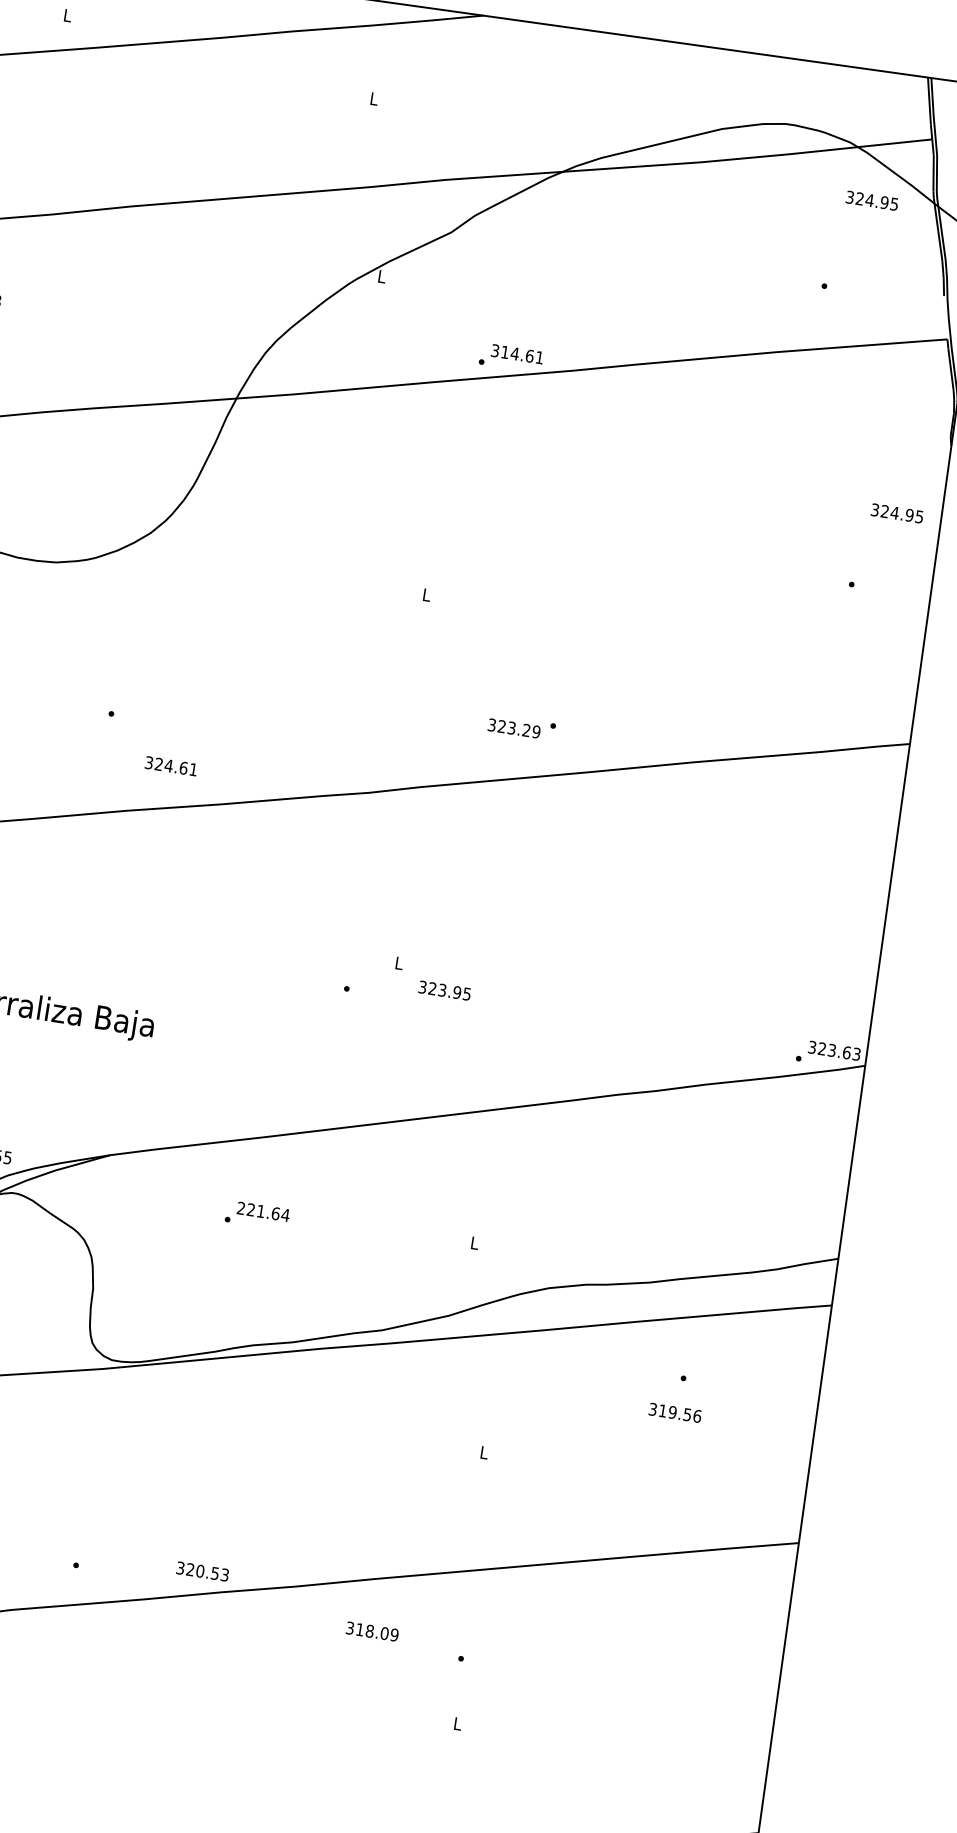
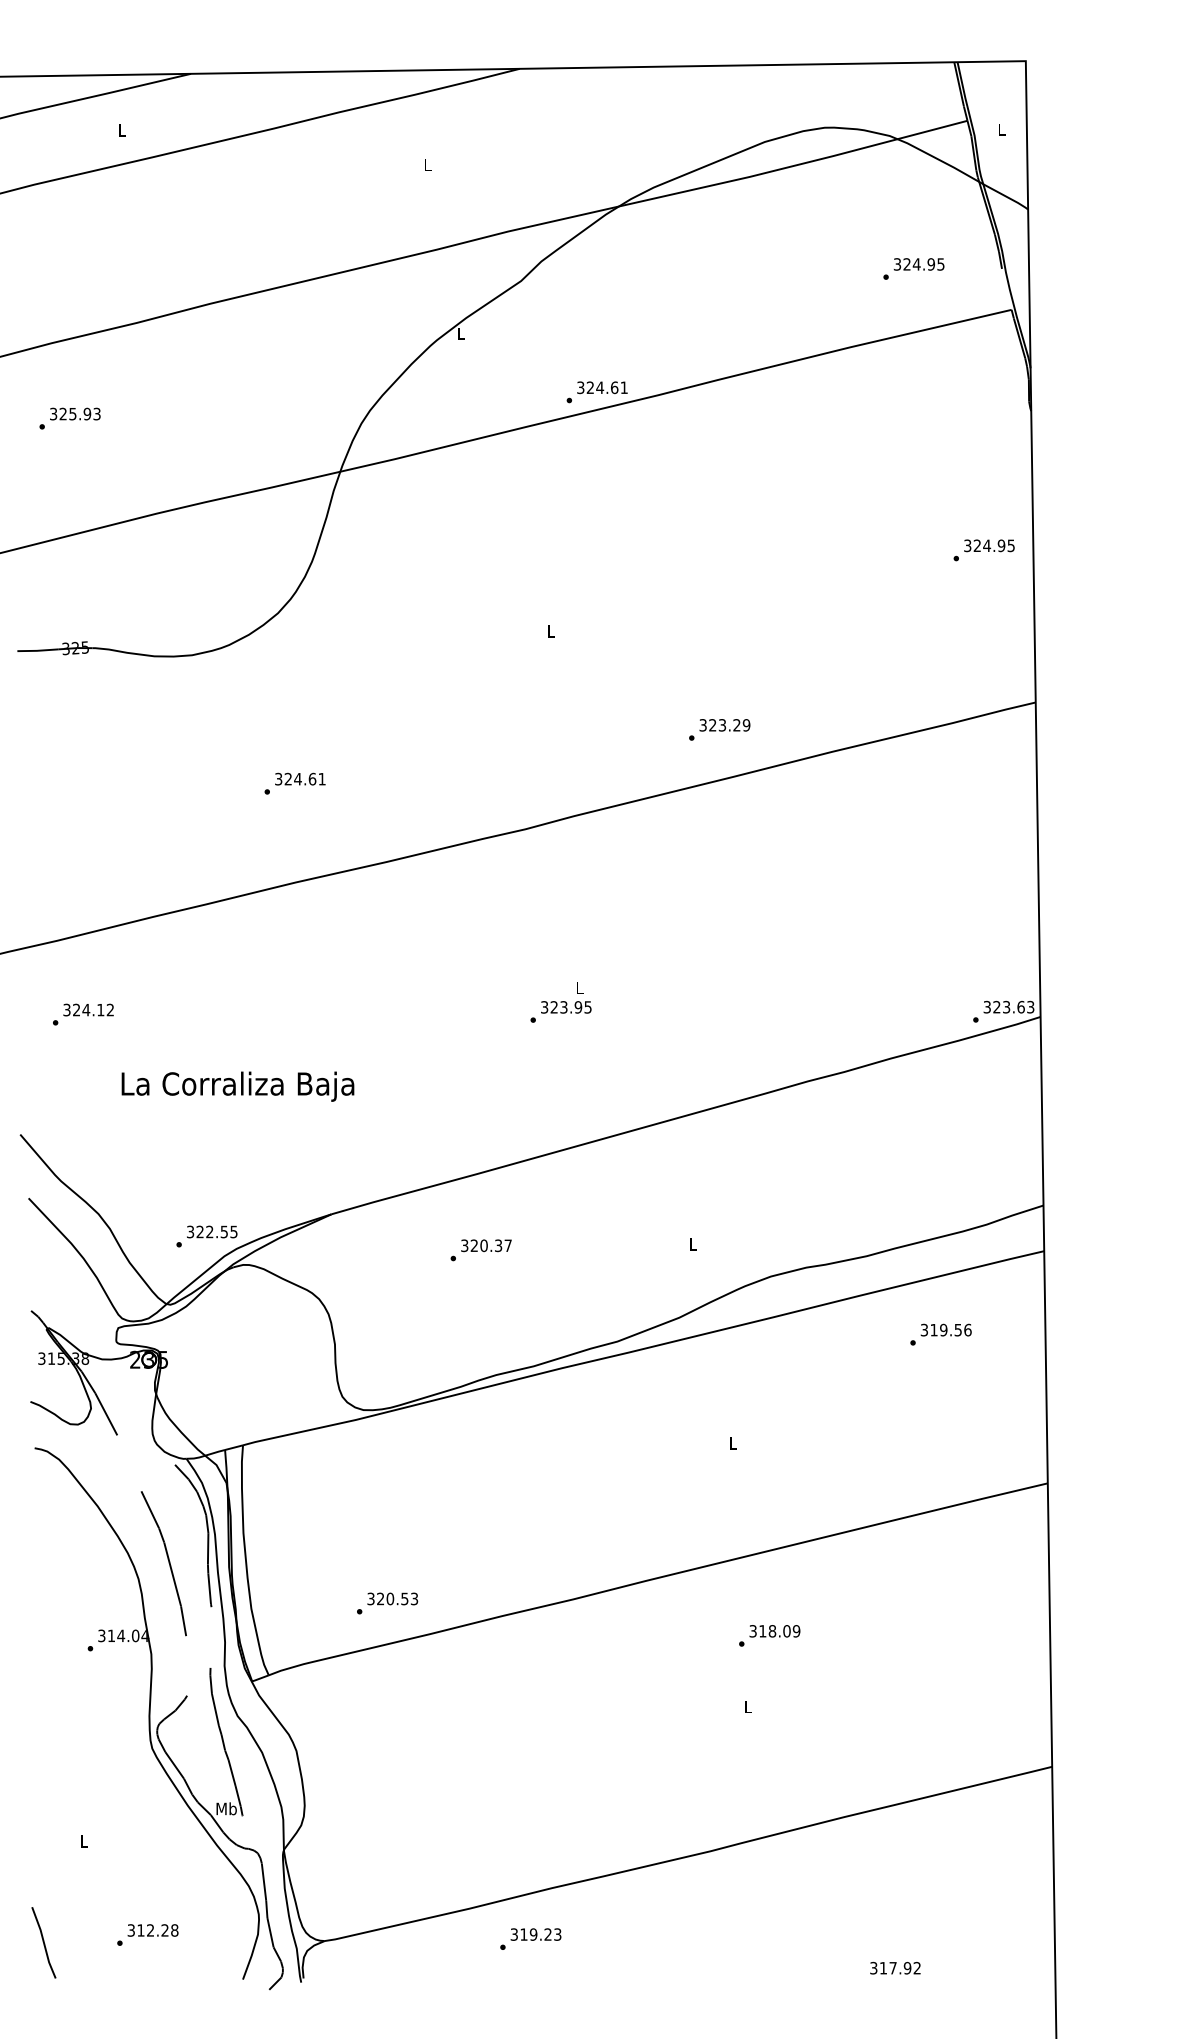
text: (871, 200) -> (918, 264), moved
text: (504, 351) -> (589, 387), 314.61 -> 324.61
text: (897, 513) -> (989, 545), moved
text: (513, 728) -> (724, 725), moved
text: (171, 765) -> (300, 778), moved
text: (445, 990) -> (566, 1007), moved
text: (263, 1211) -> (486, 1245), 221.64 -> 320.37
text: (674, 1412) -> (945, 1329), moved
text: (202, 1571) -> (392, 1598), moved
text: (371, 1631) -> (774, 1631), moved

